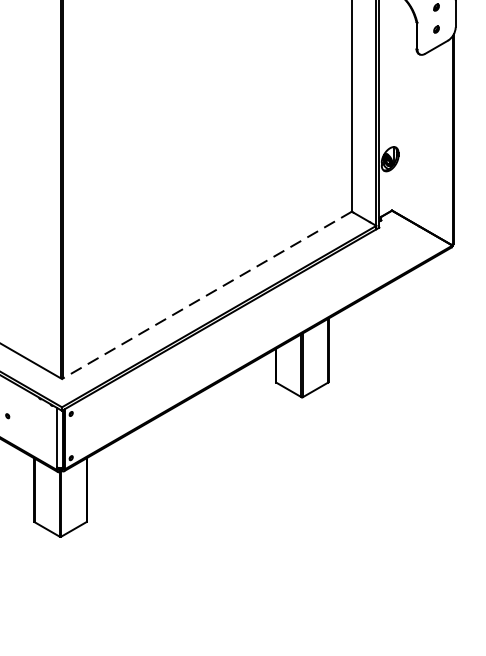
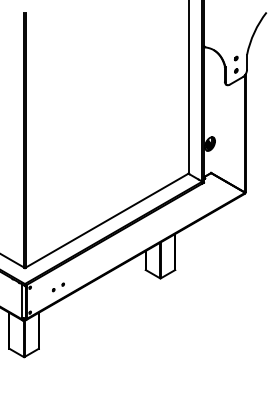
line: (206, 296) -> (106, 221), dashed -> solid
part: (121, 413) -> (58, 287), added

